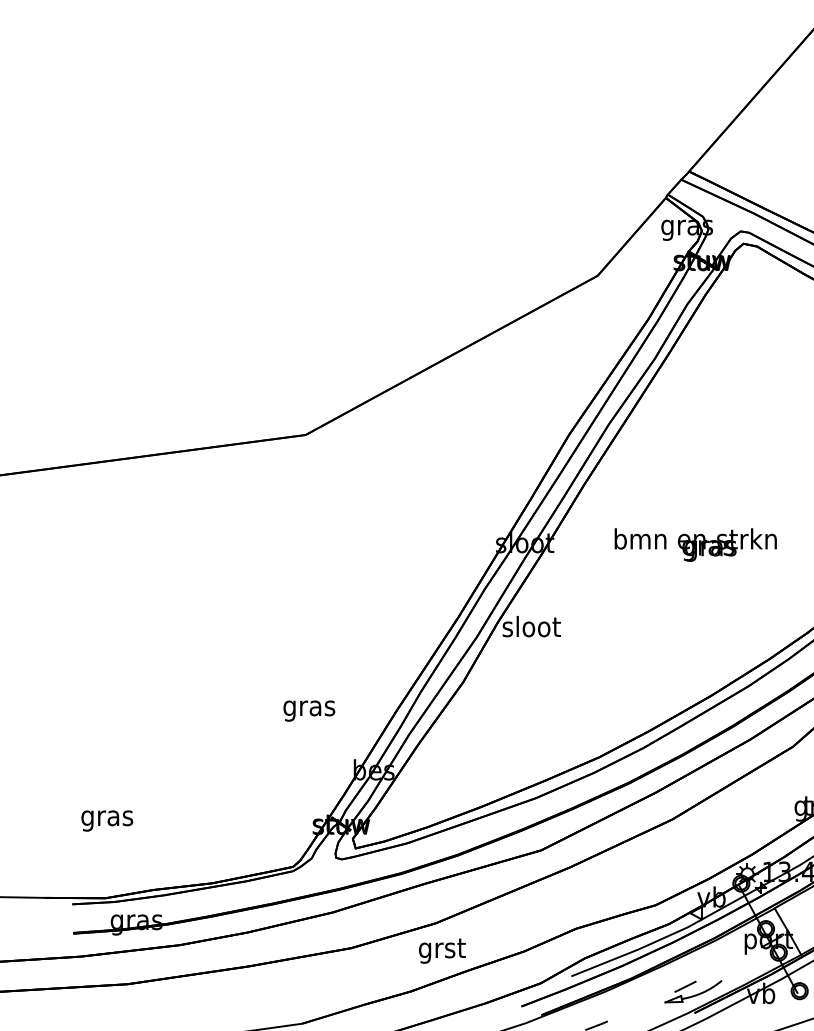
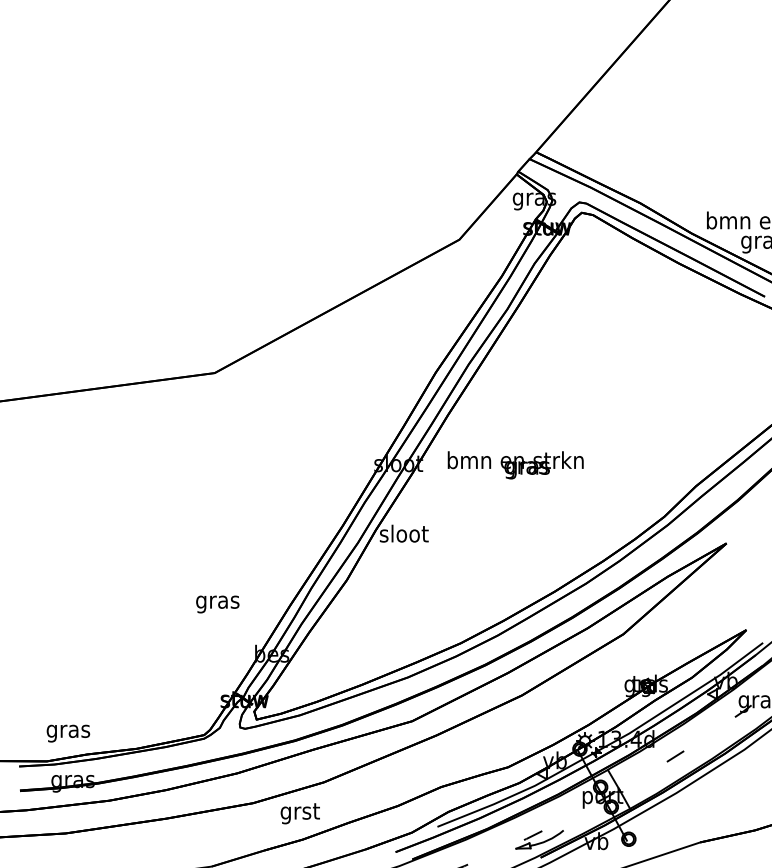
text: (695, 545) -> (515, 465), moved
text: (107, 820) -> (68, 733), moved
text: (441, 950) -> (299, 813), moved

